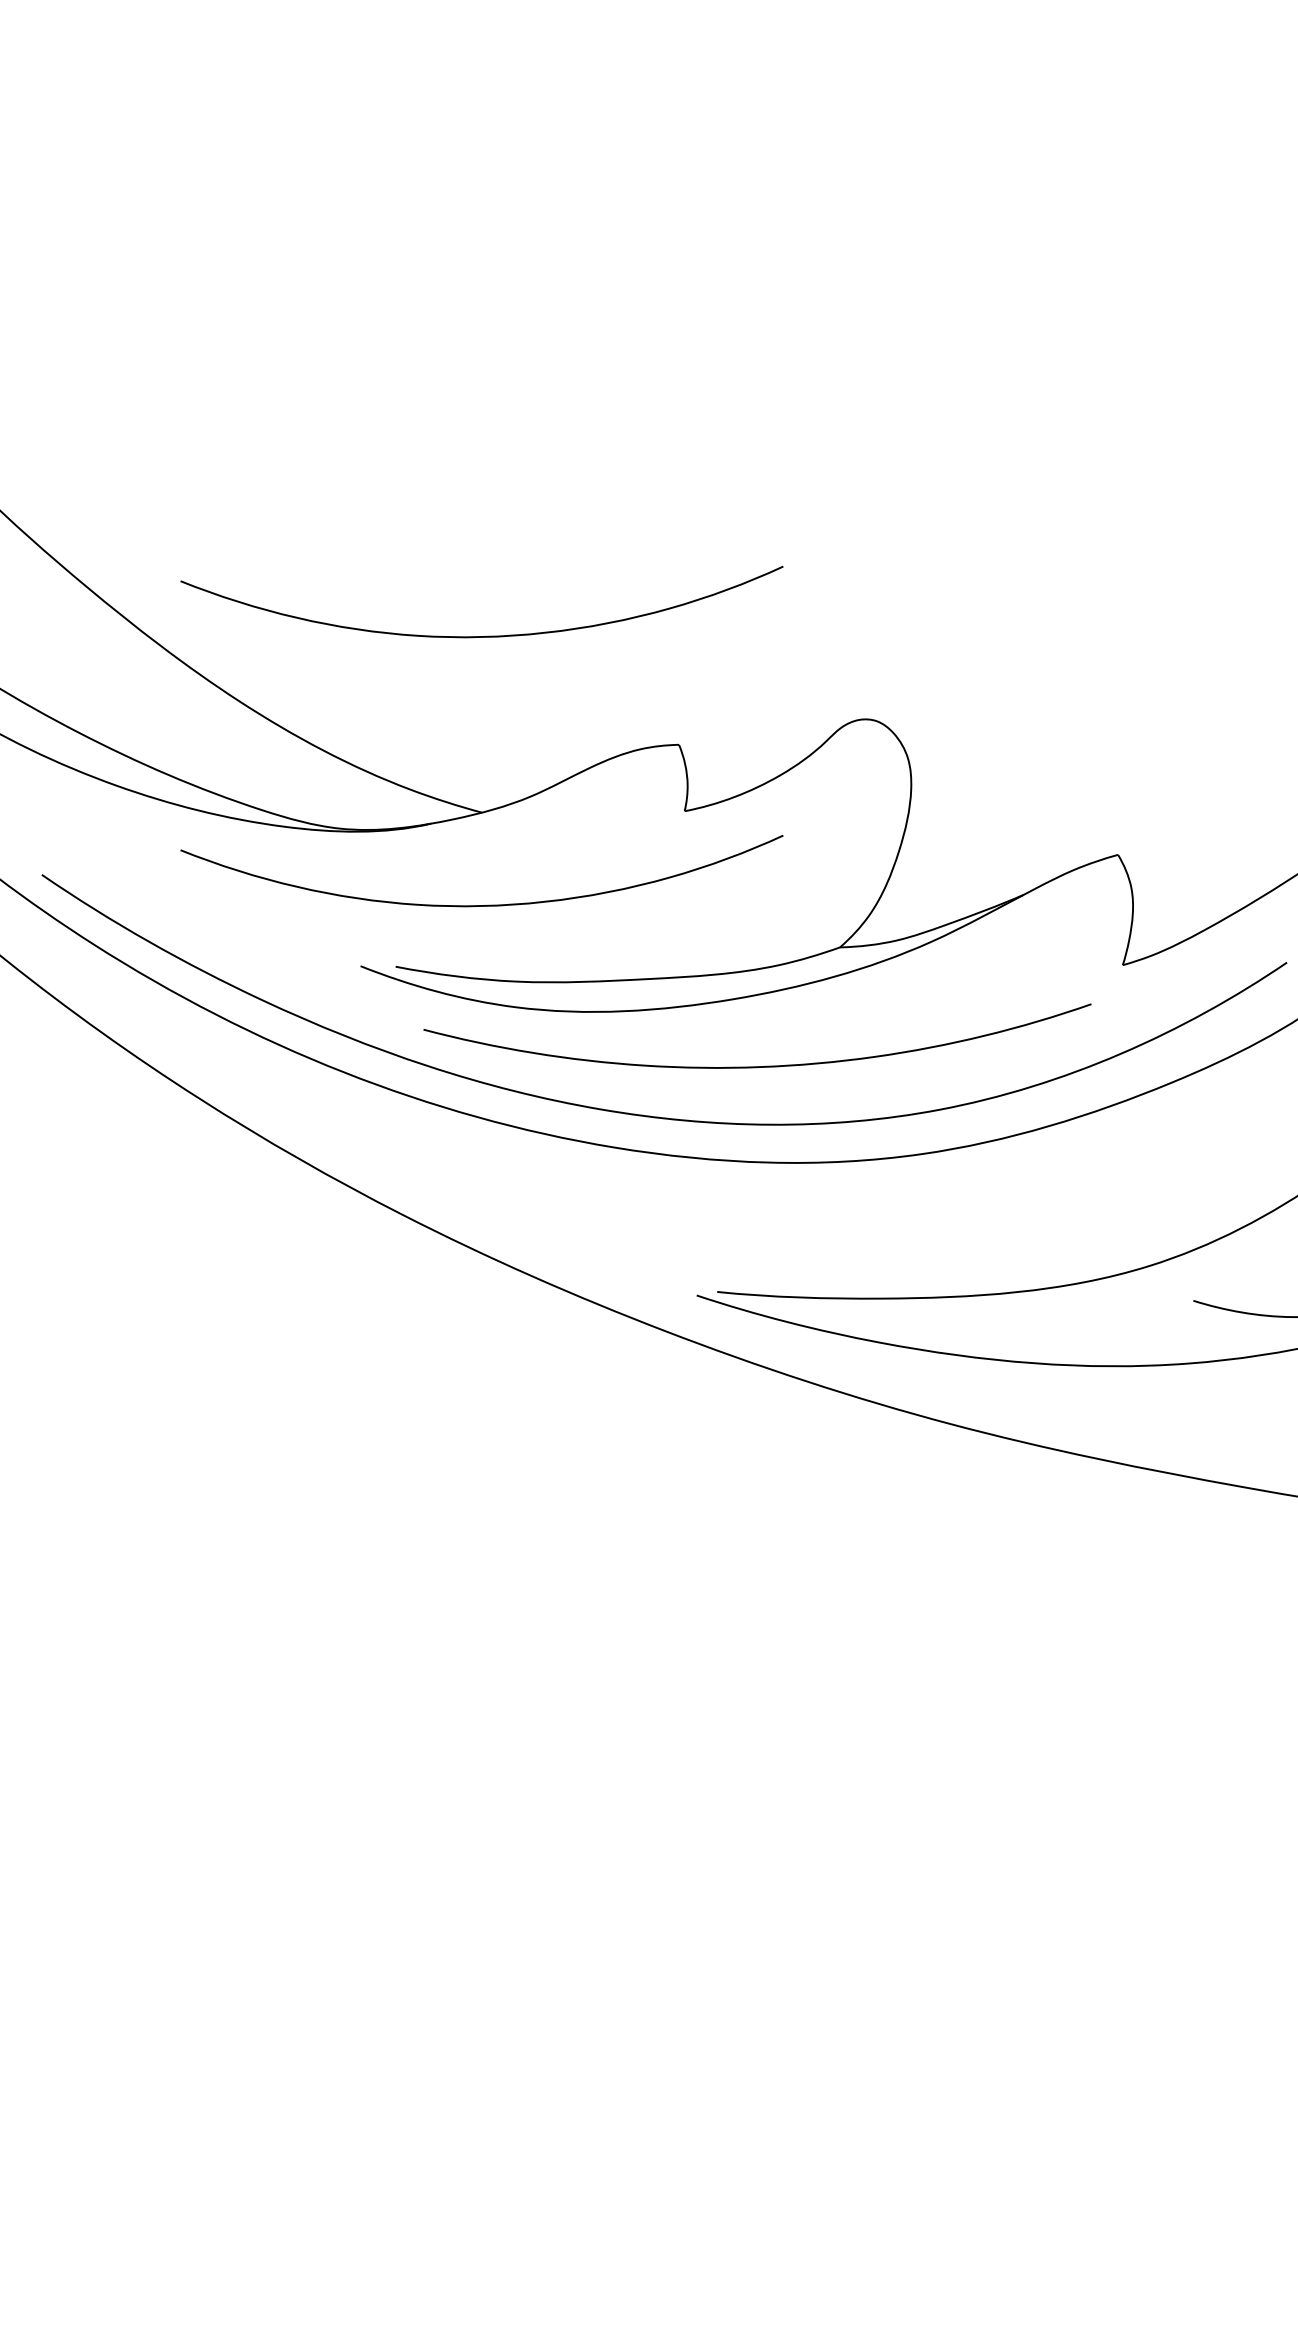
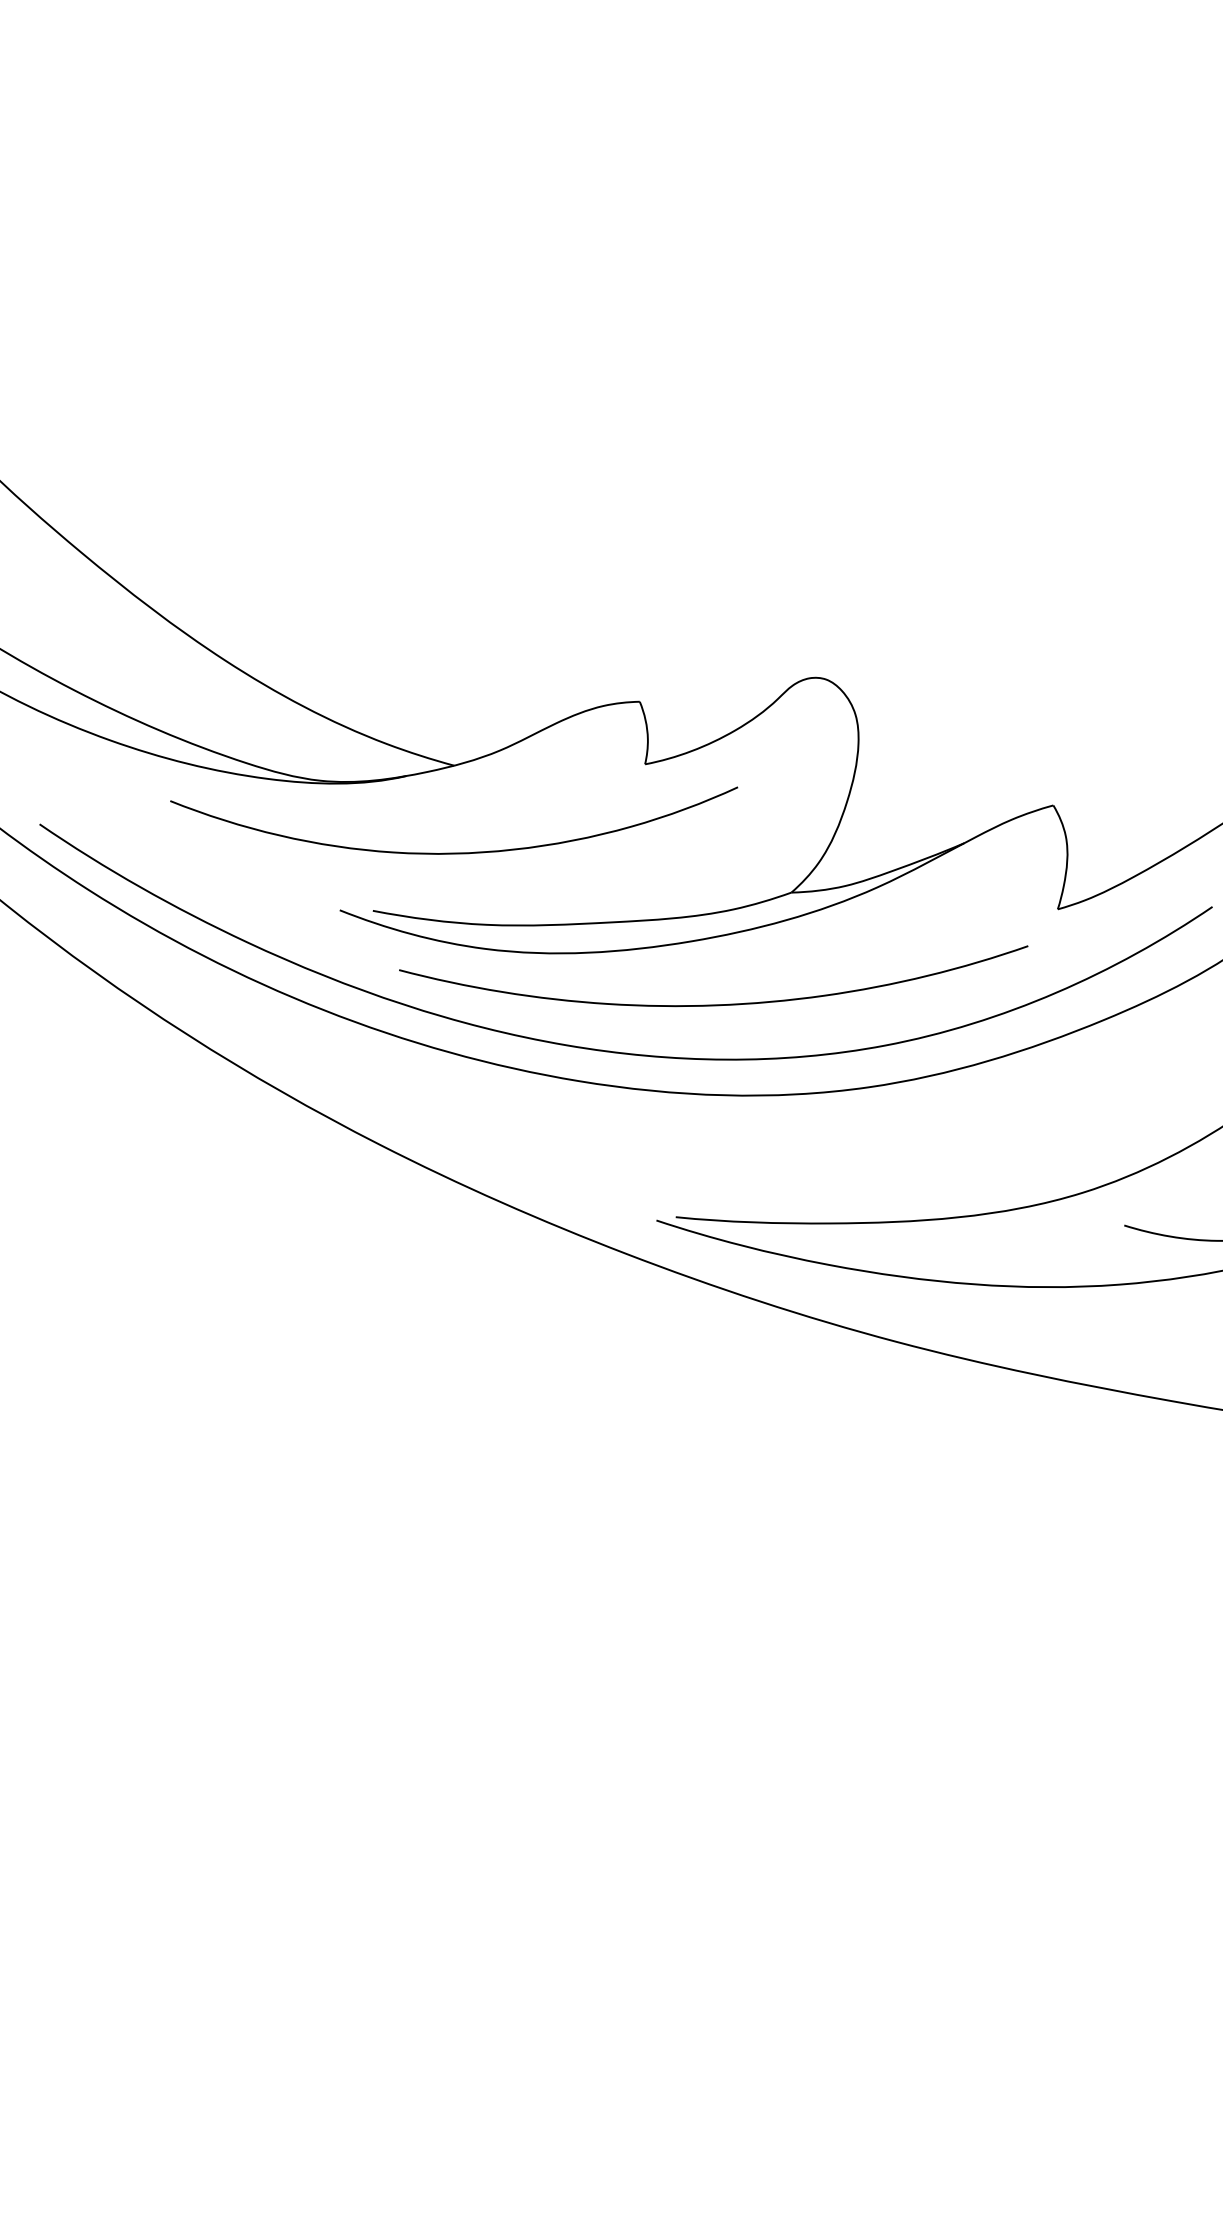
curve: (487, 635) -> (459, 598), removed

